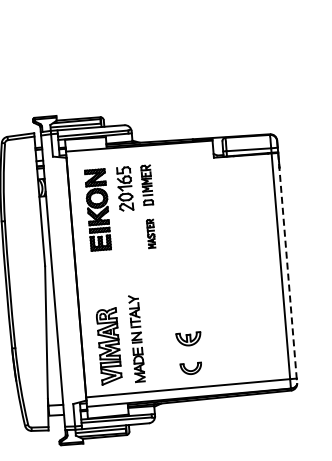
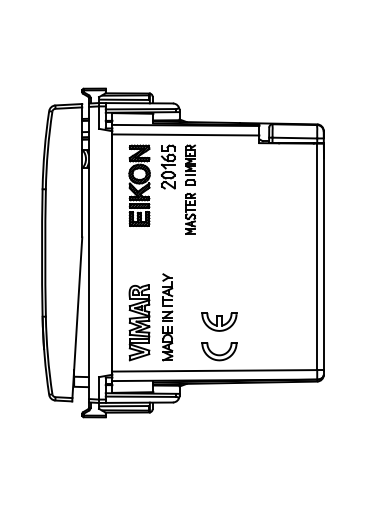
line: (139, 155) -> (185, 134), added
part: (151, 233) -> (190, 213), size x1.43
line: (287, 268) -> (323, 259), dashed -> solid
part: (188, 338) -> (219, 321), size x1.43
part: (191, 368) -> (219, 351), size x1.67

